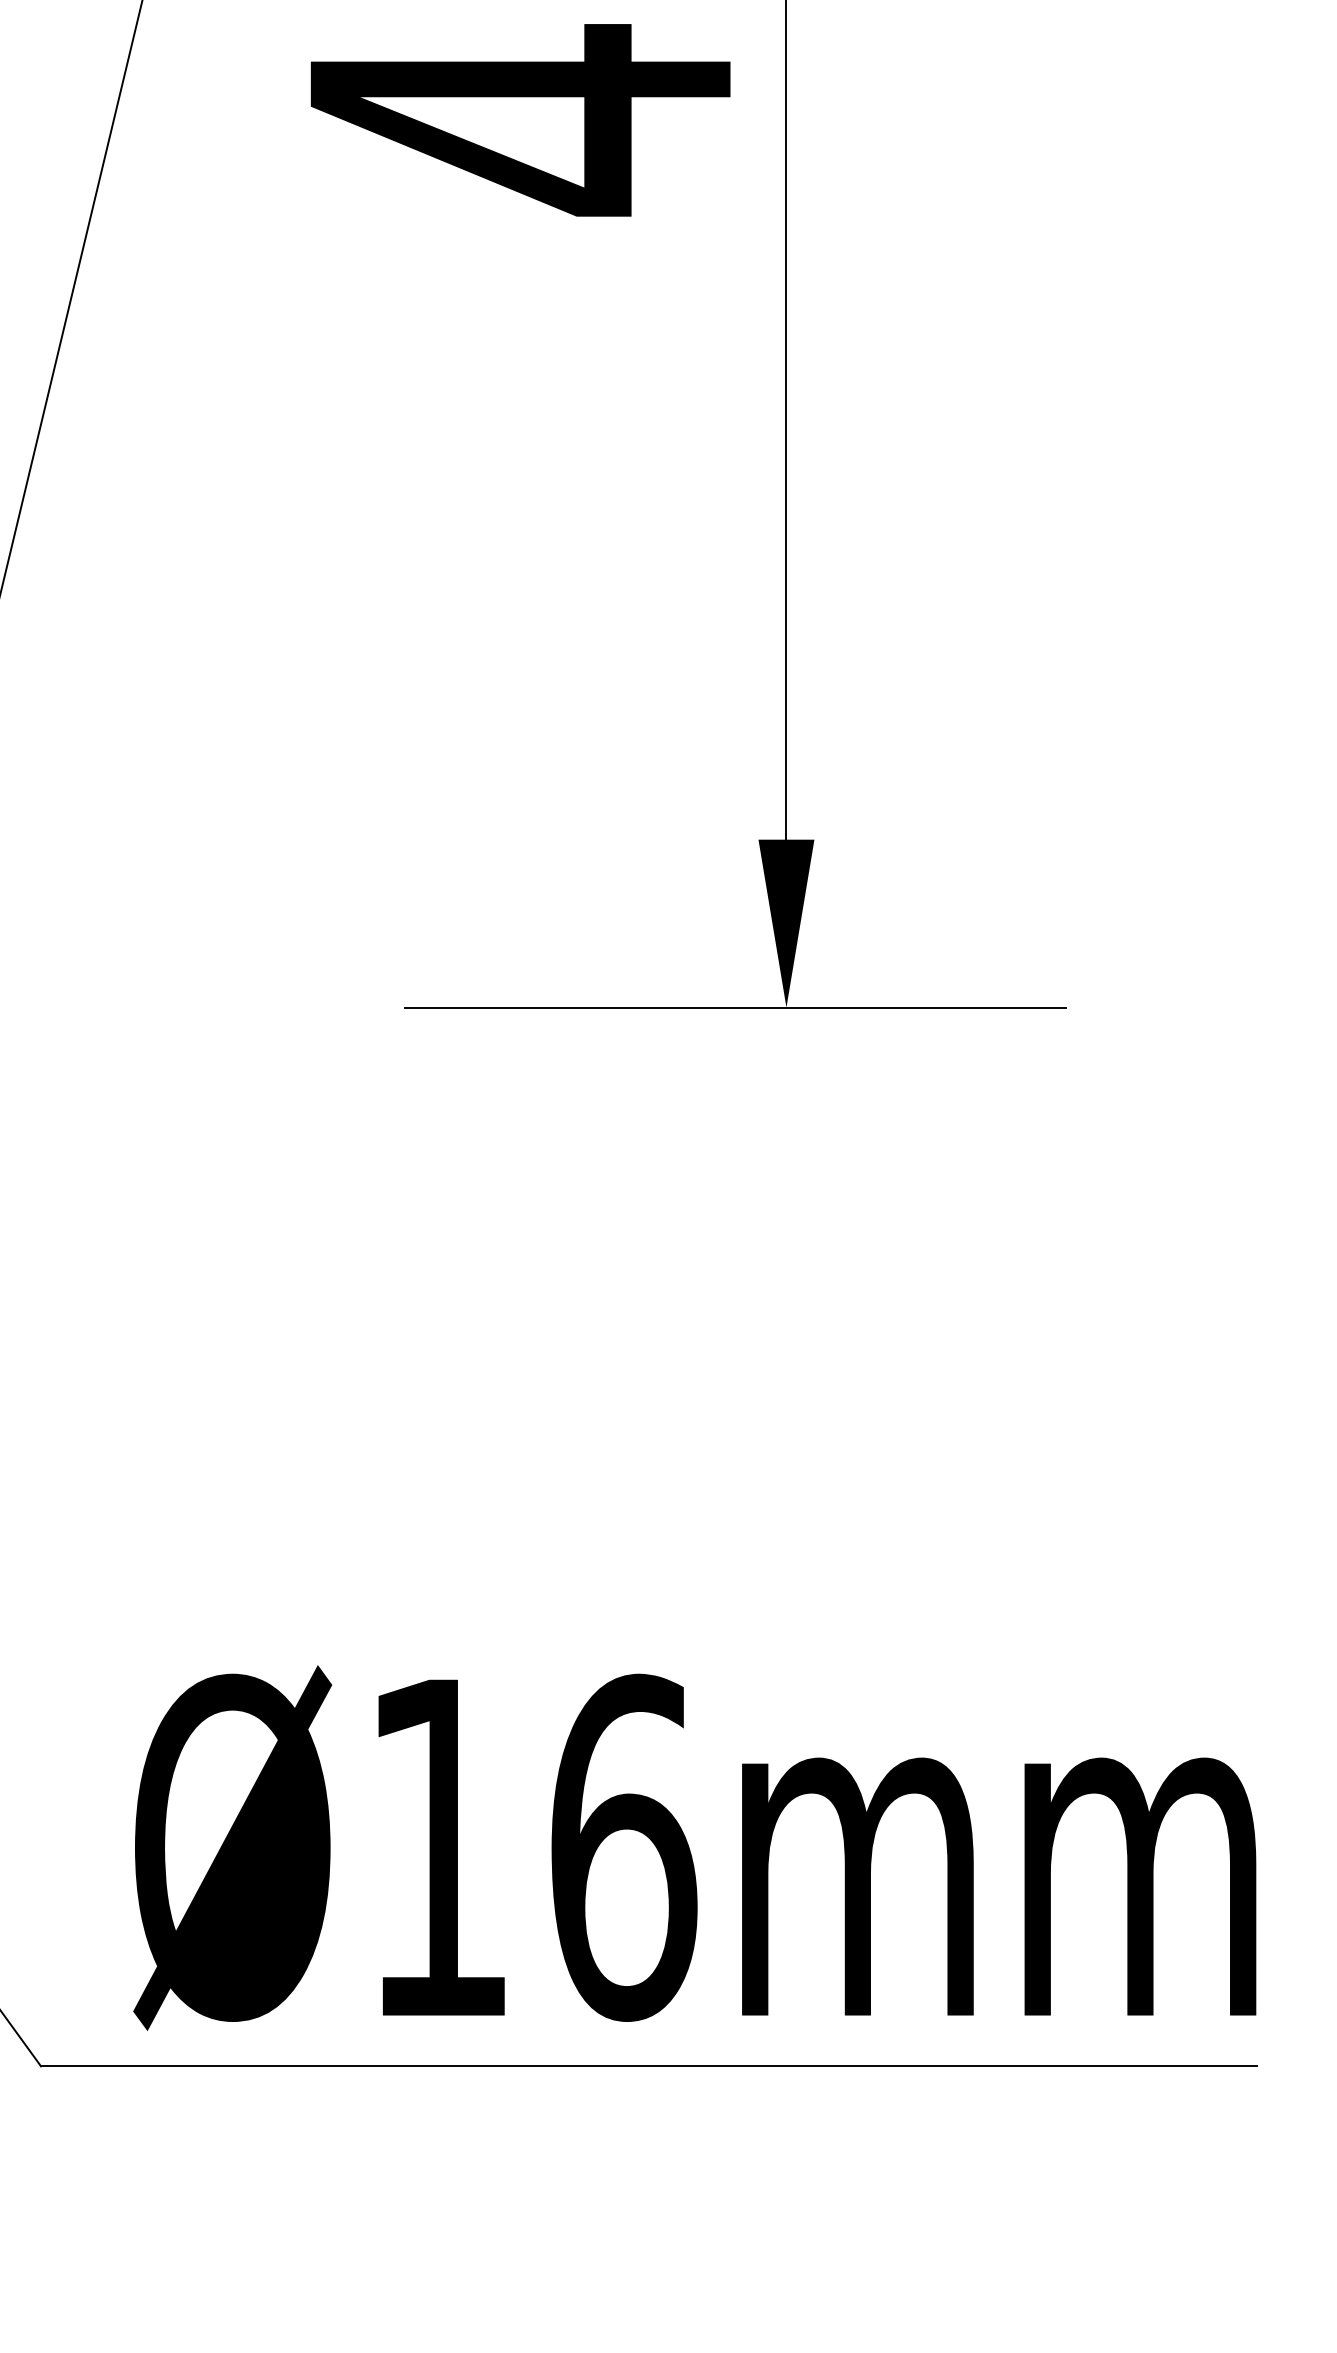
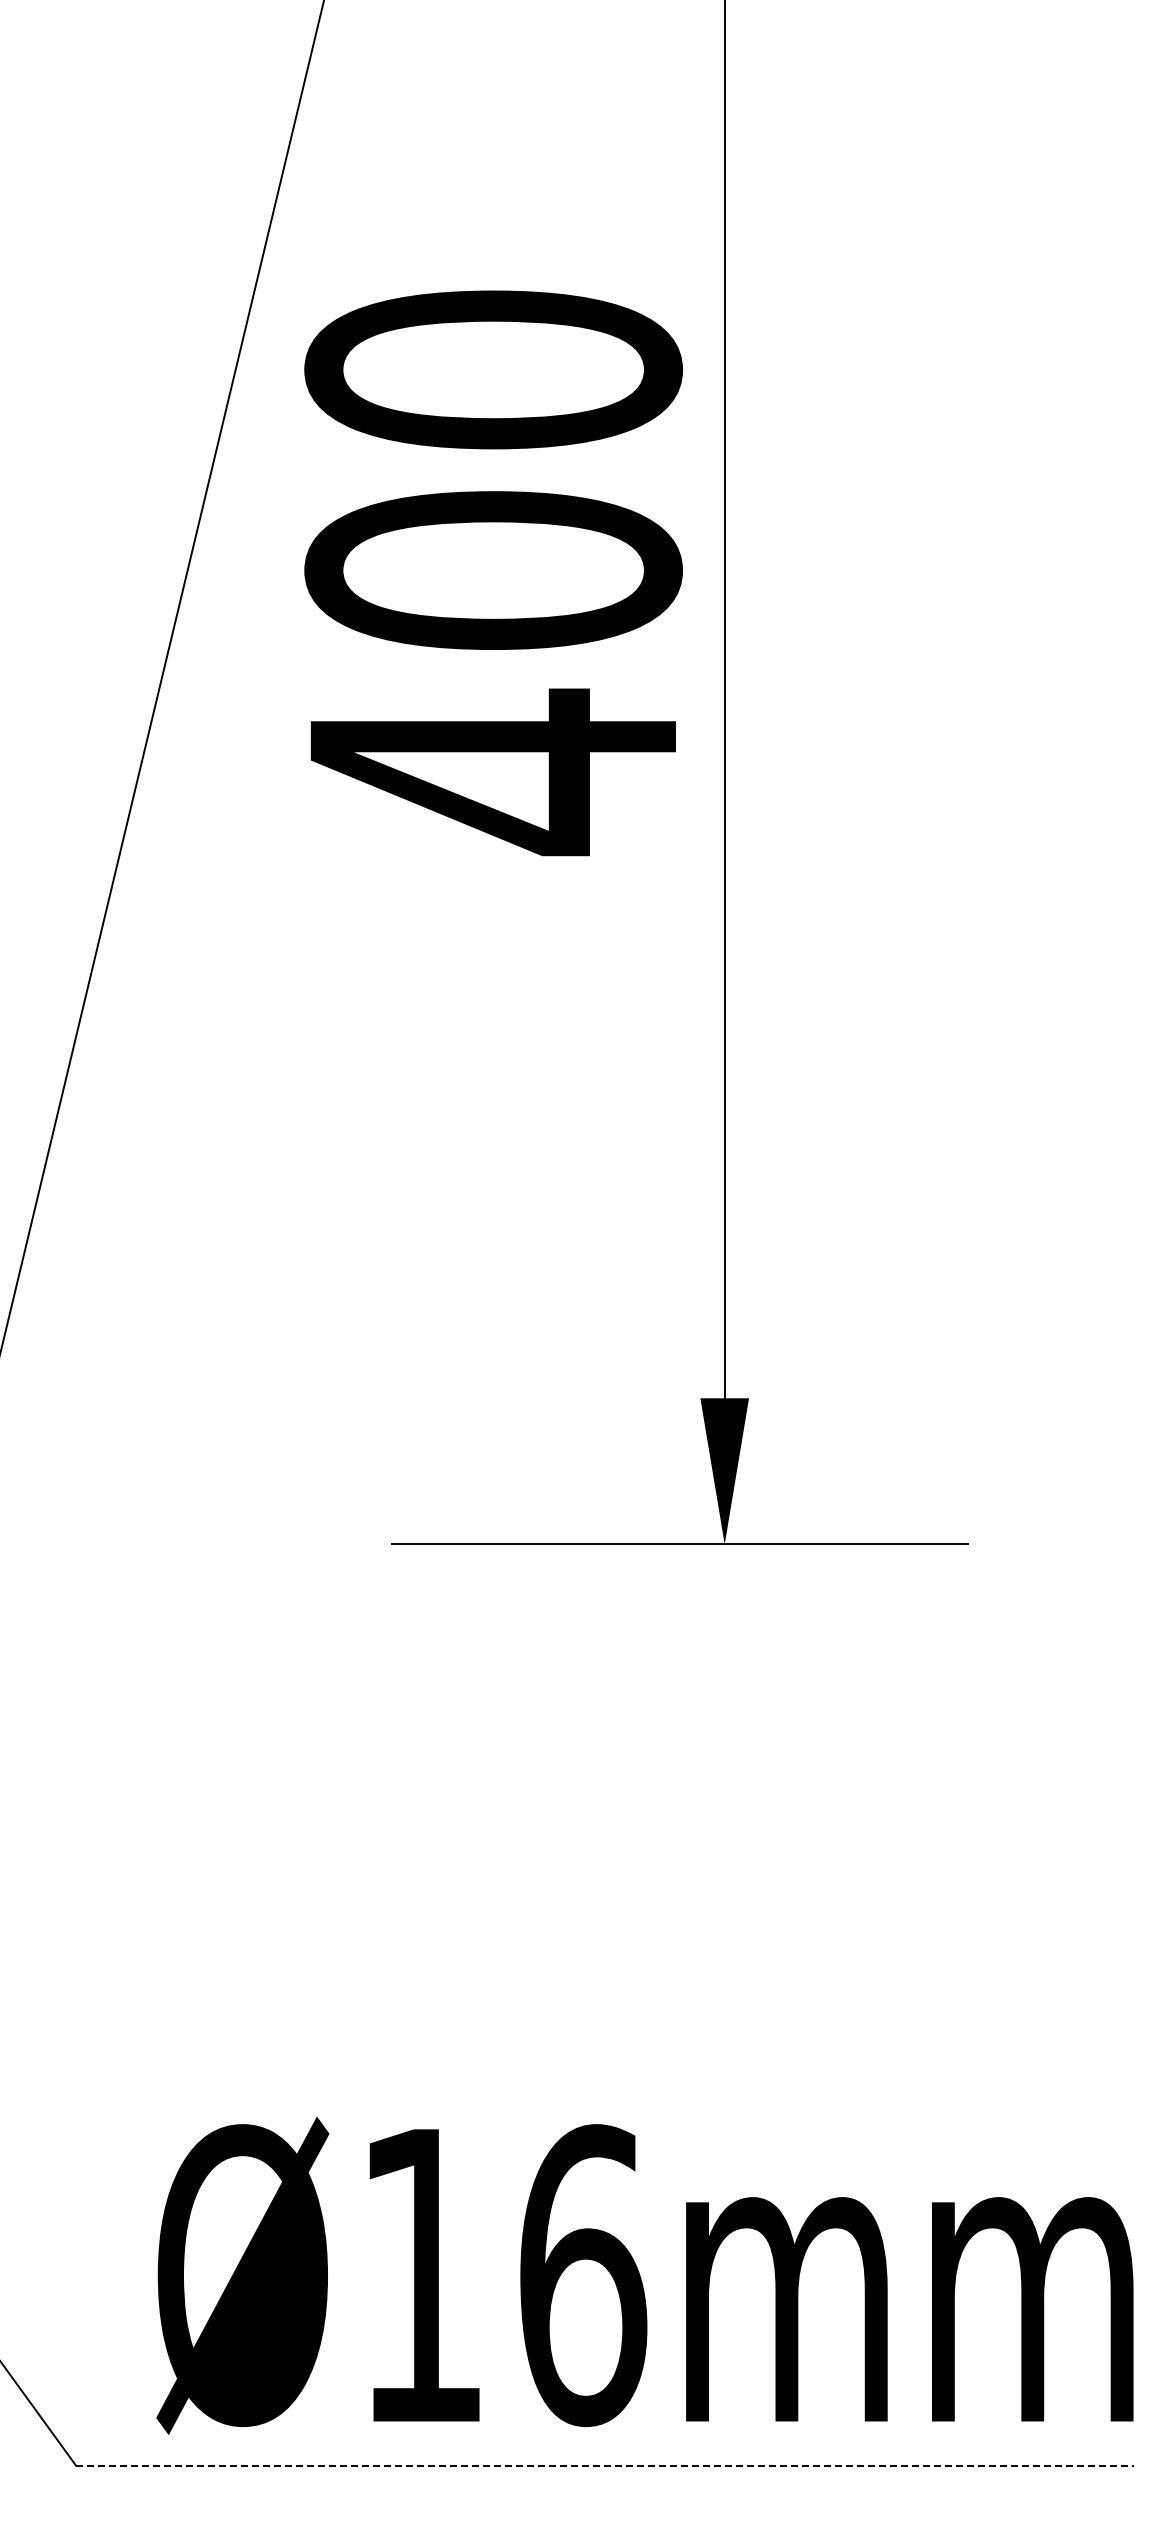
line: (649, 2066) -> (605, 2465), solid -> dashed

